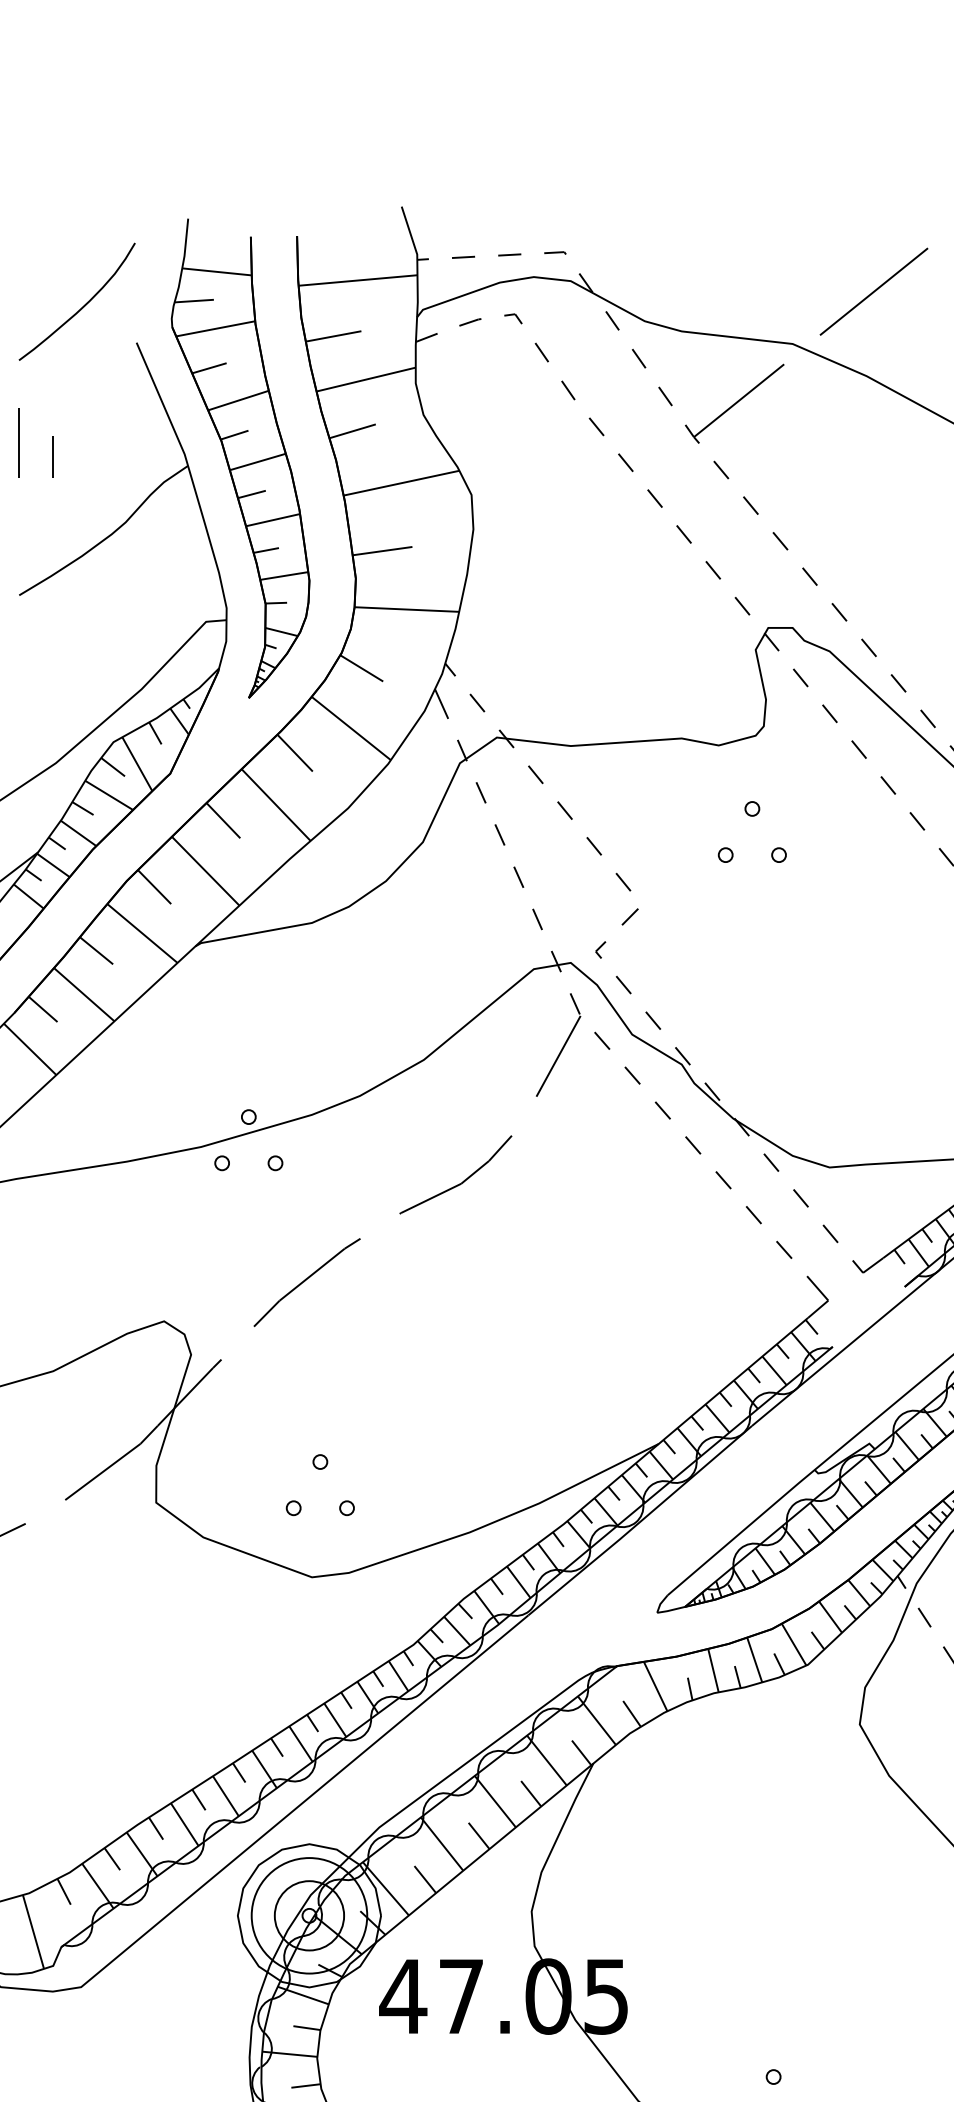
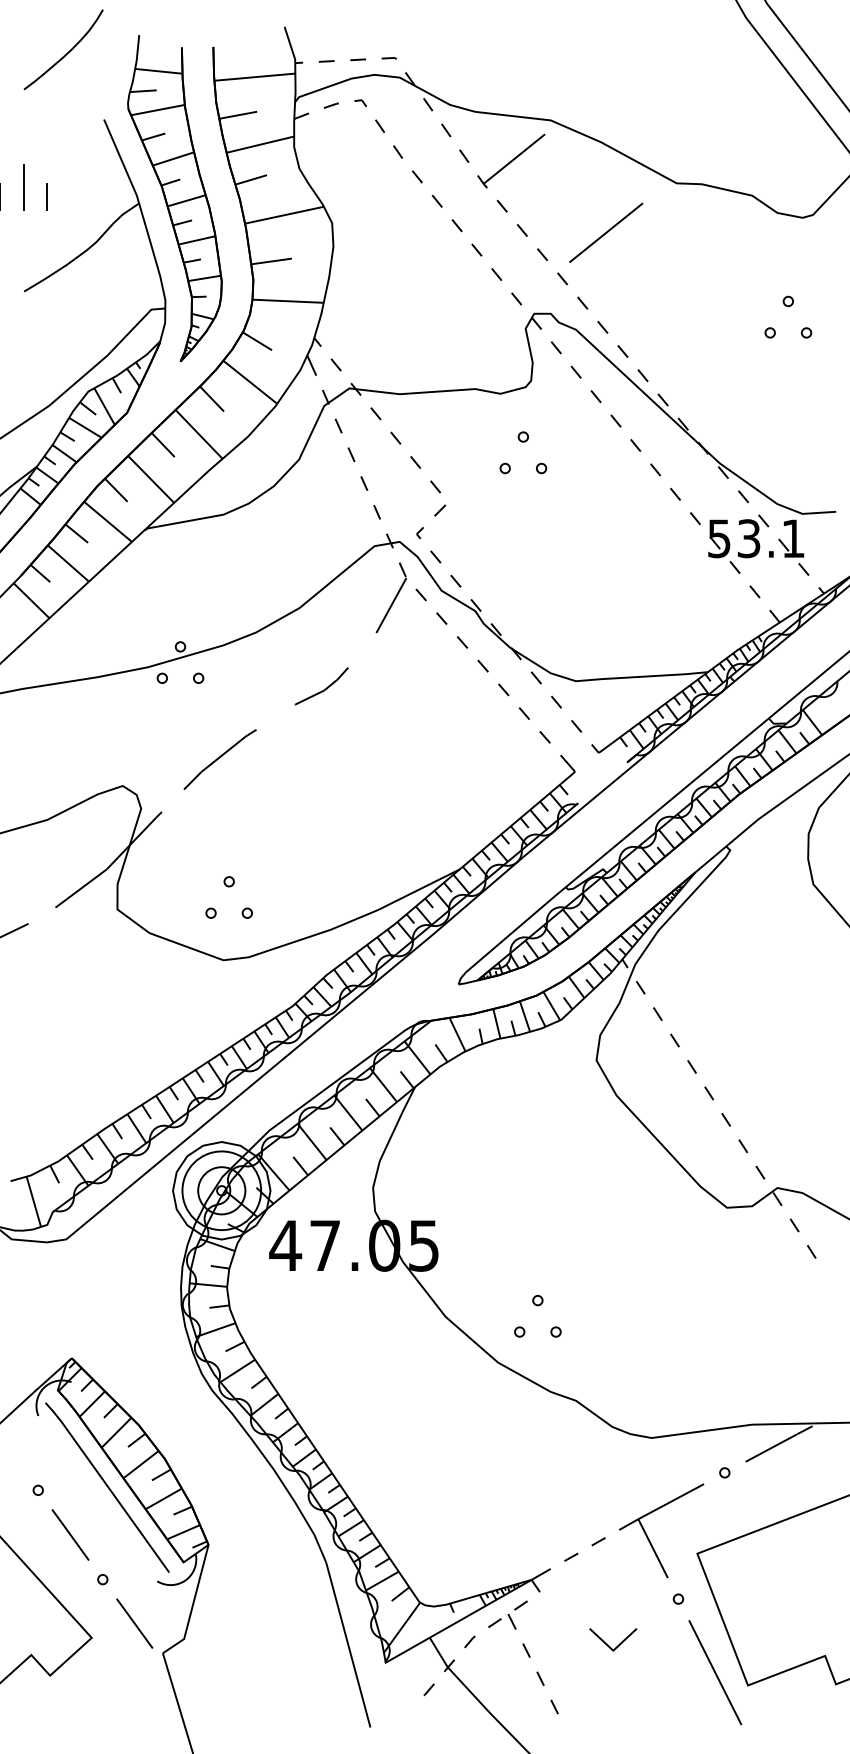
line: (874, 291) -> (606, 232), moved
curve: (82, 305) -> (67, 52), moved
part: (455, 1175) -> (321, 686), size x0.7

